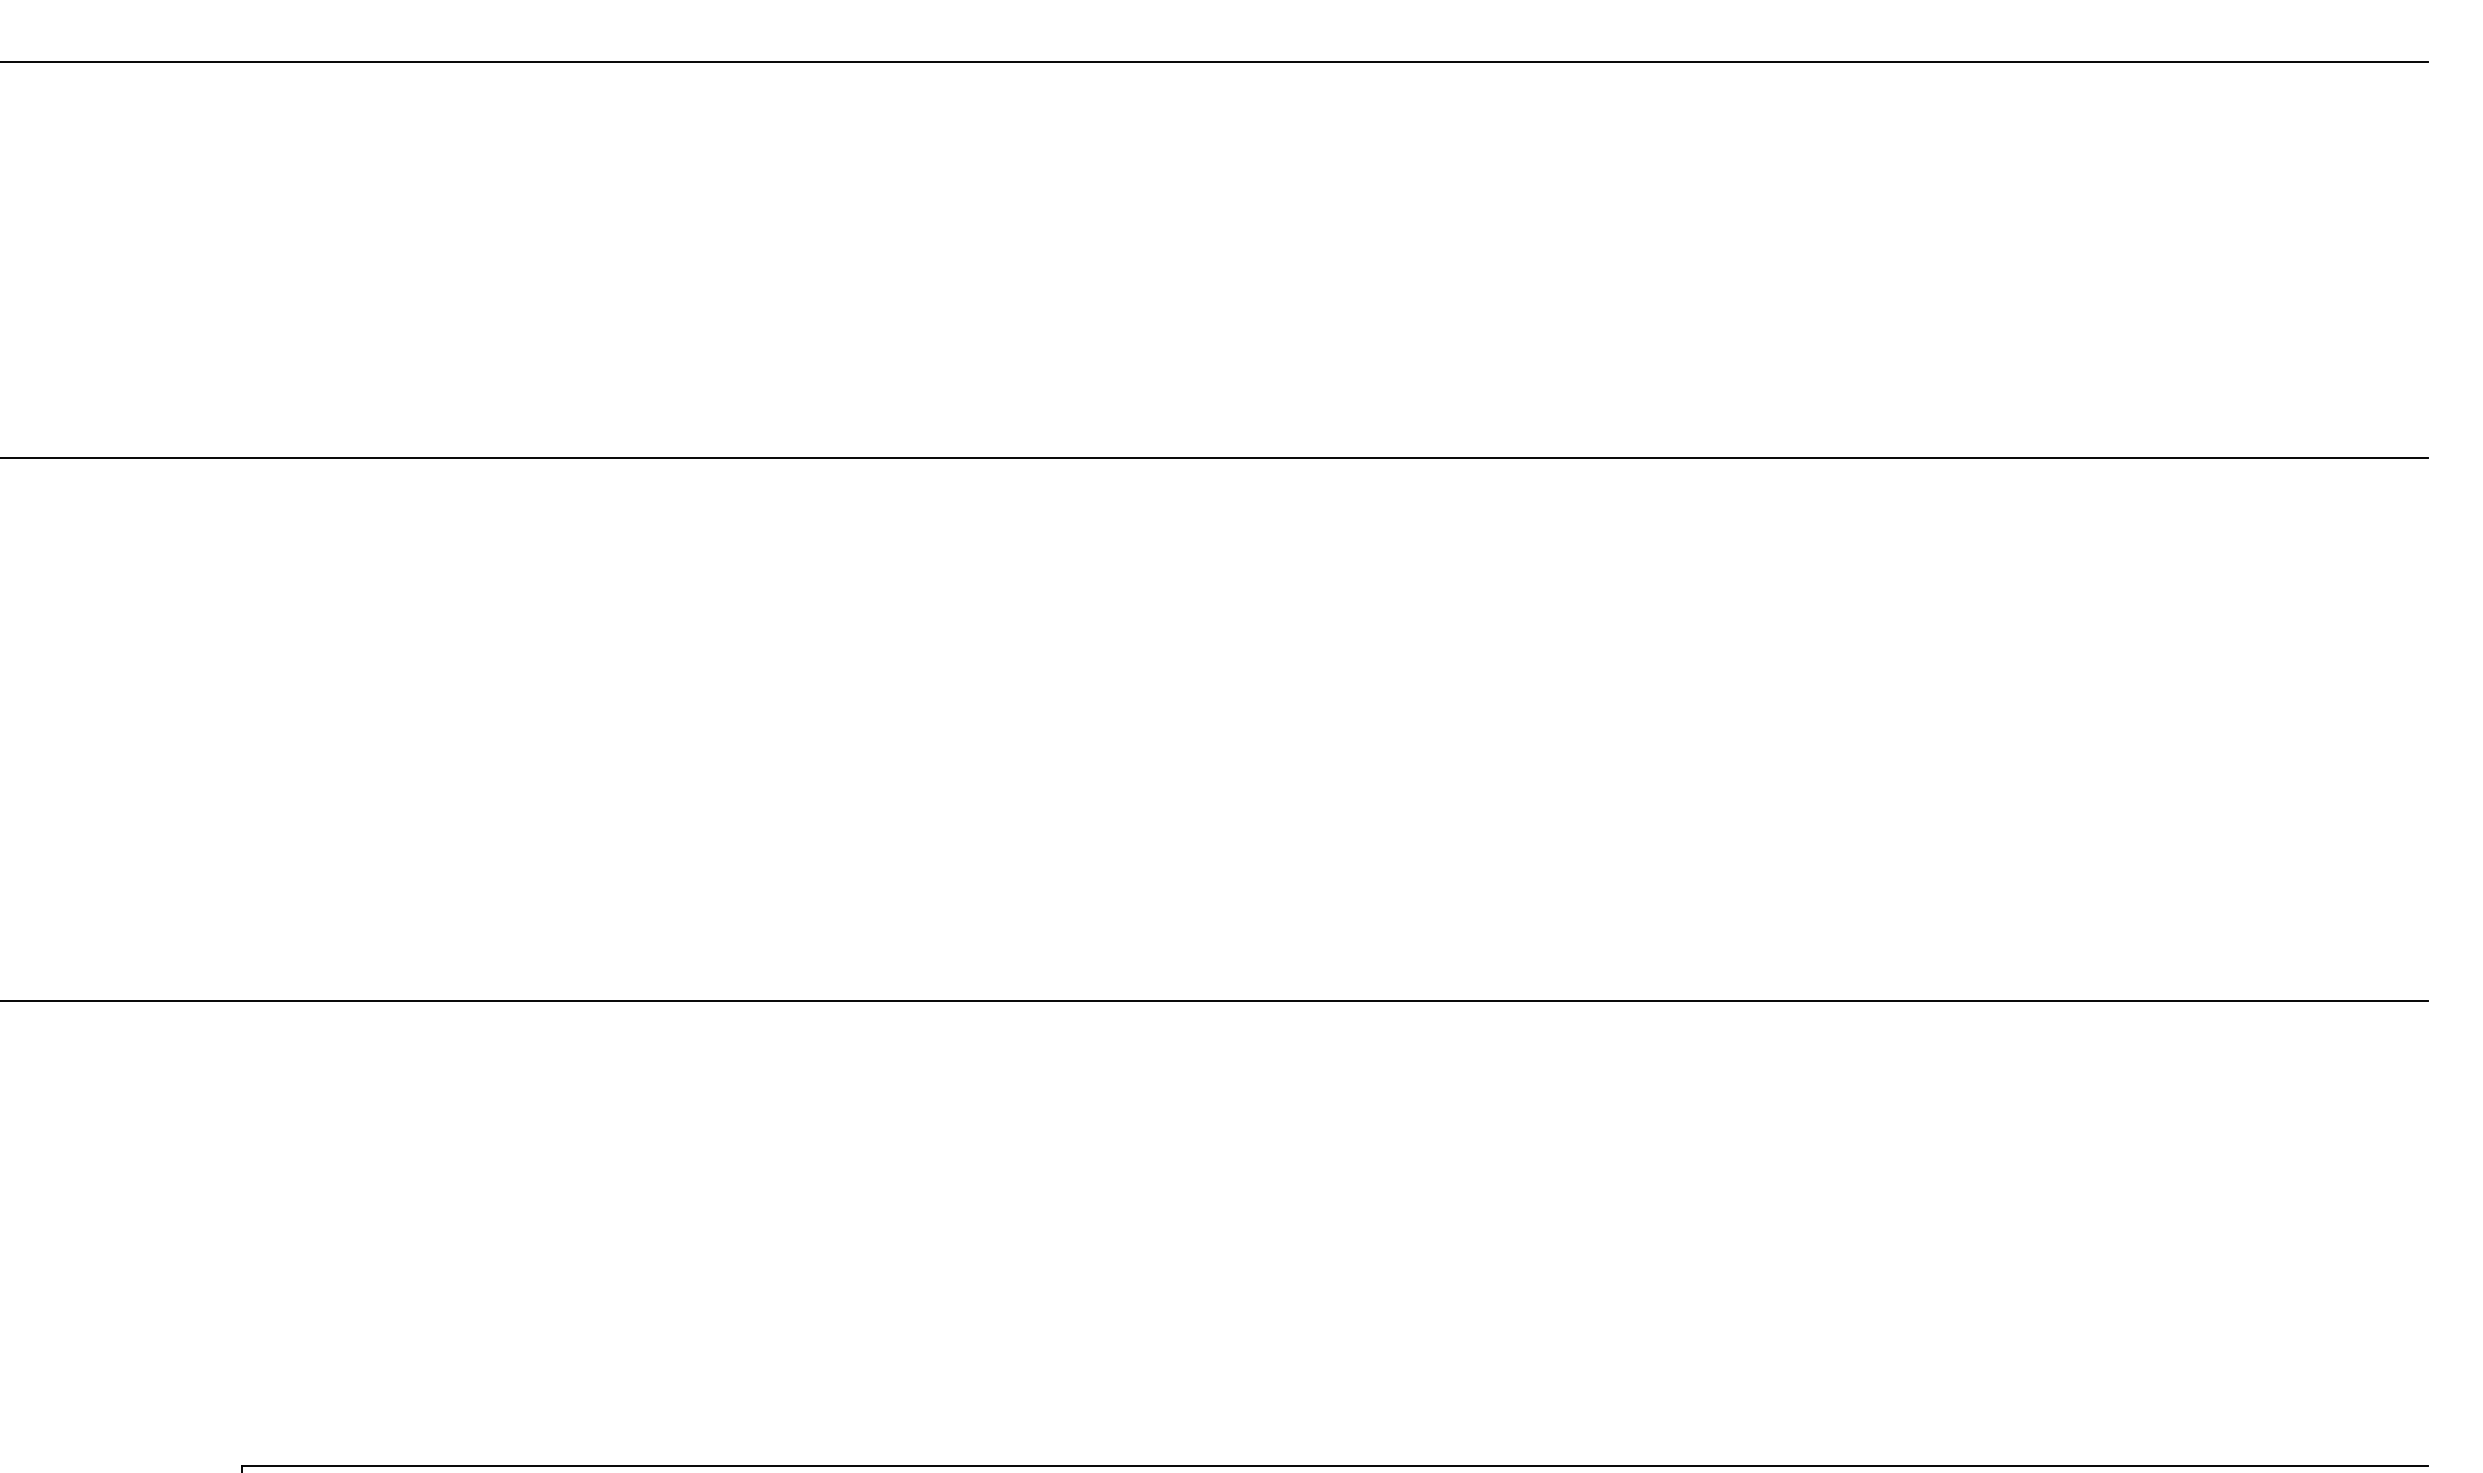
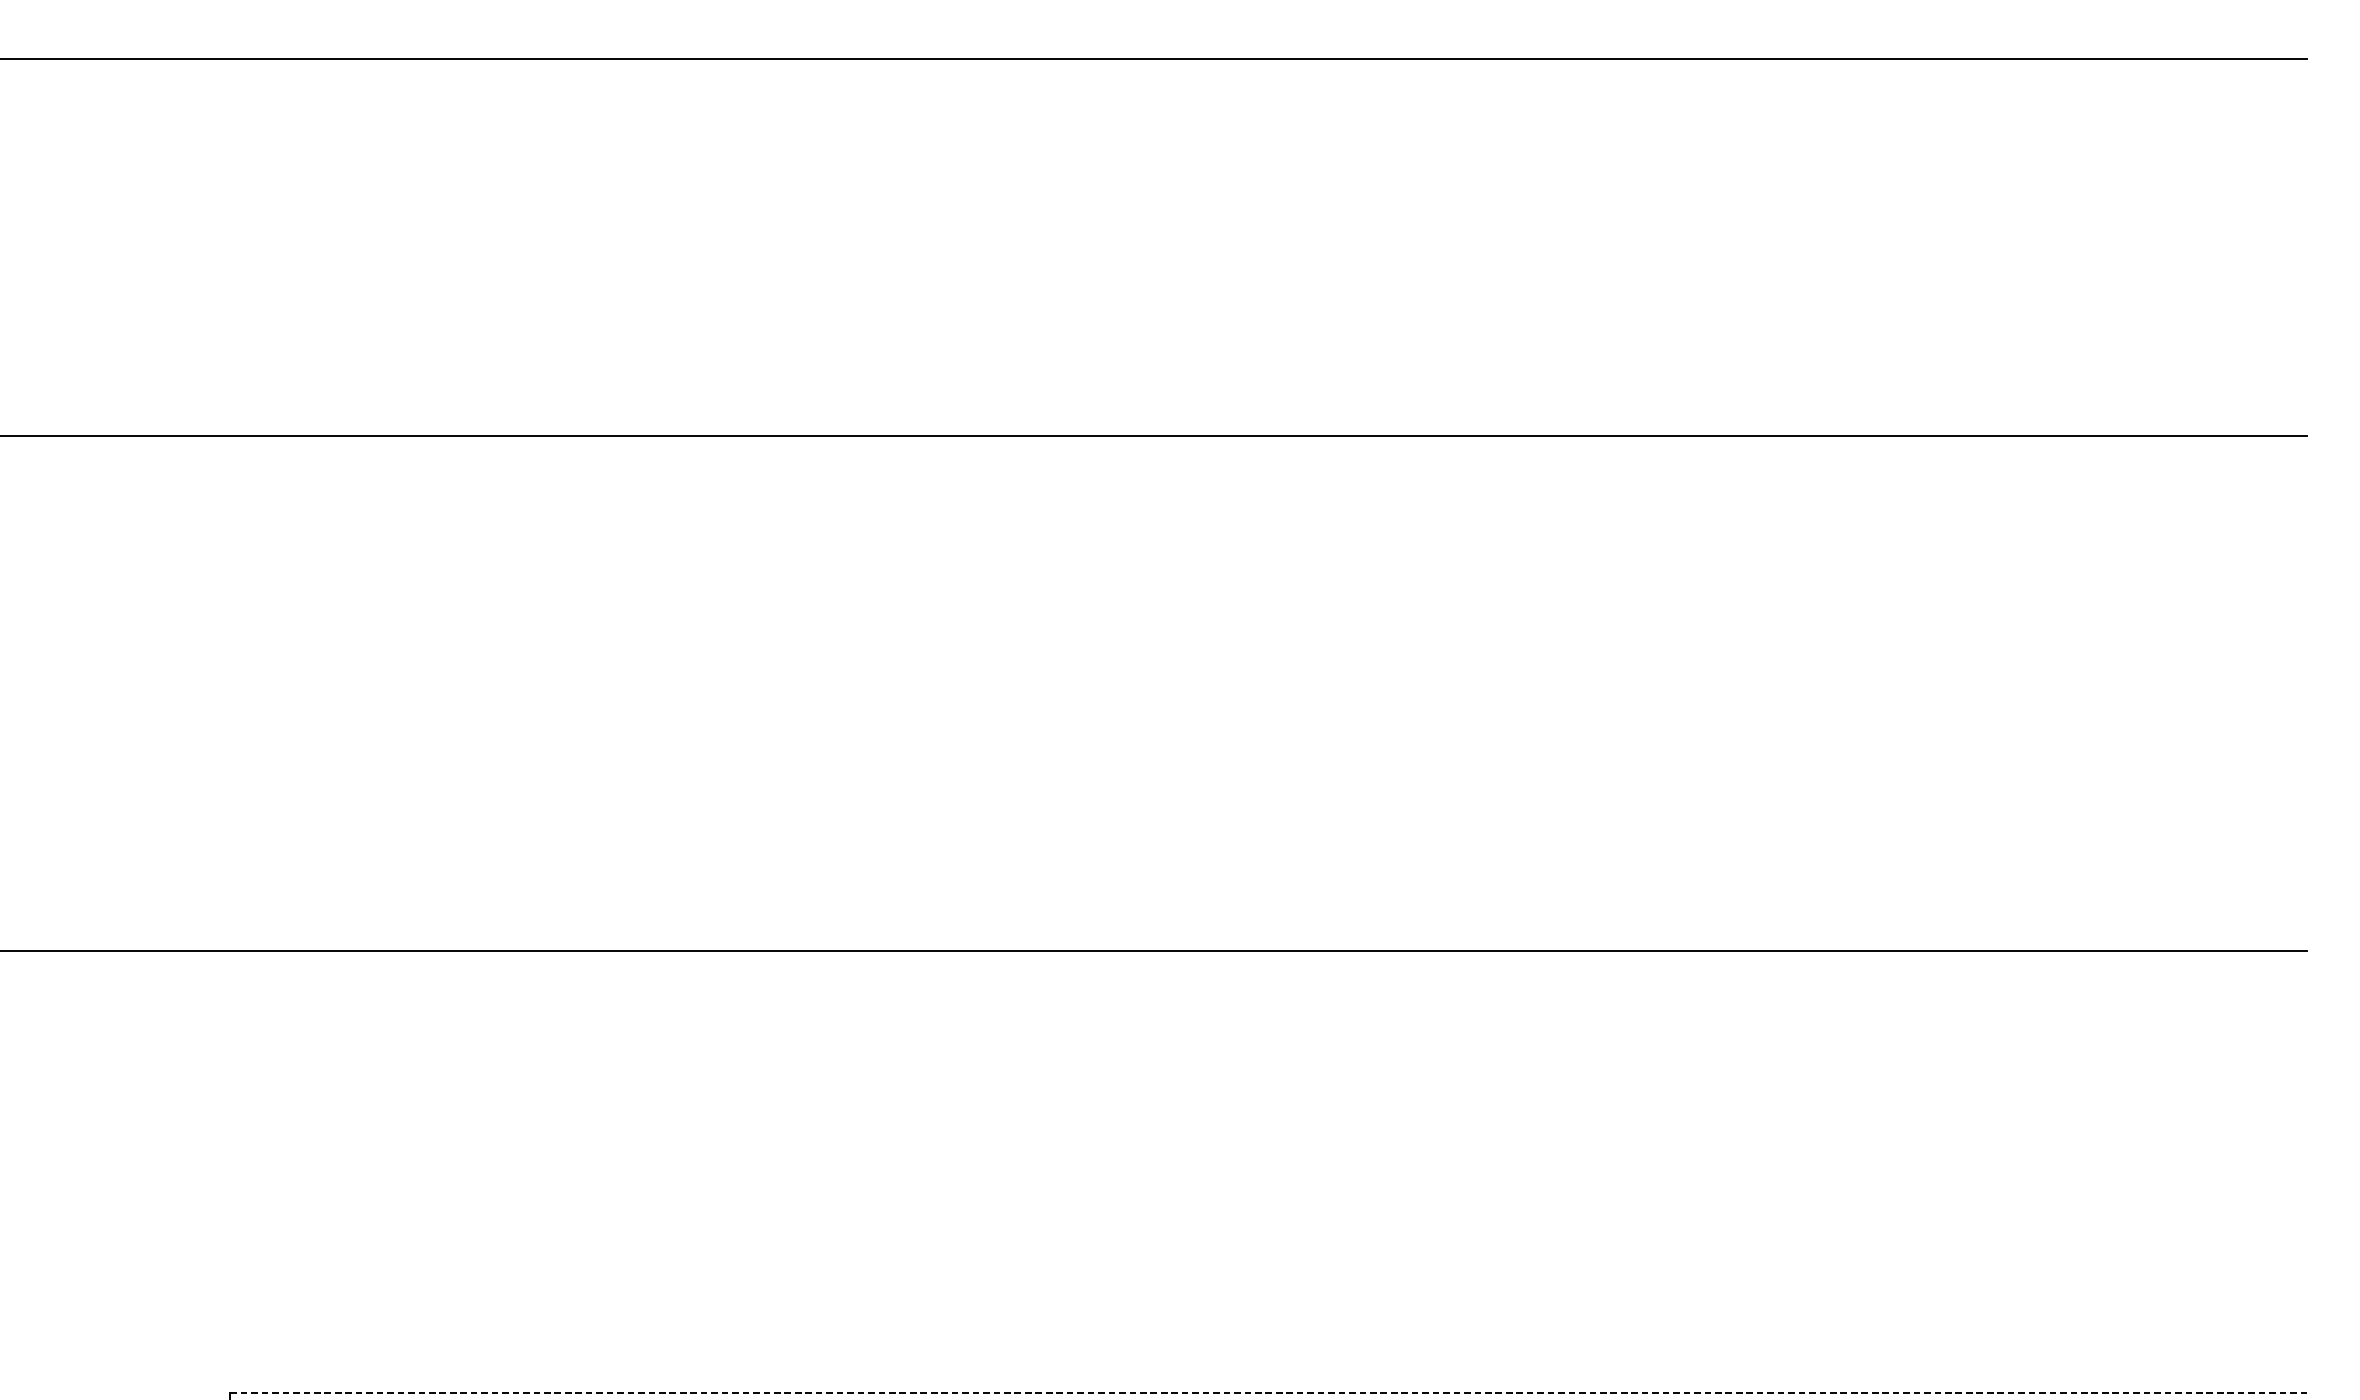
line: (1334, 1465) -> (1268, 1392), solid -> dashed

